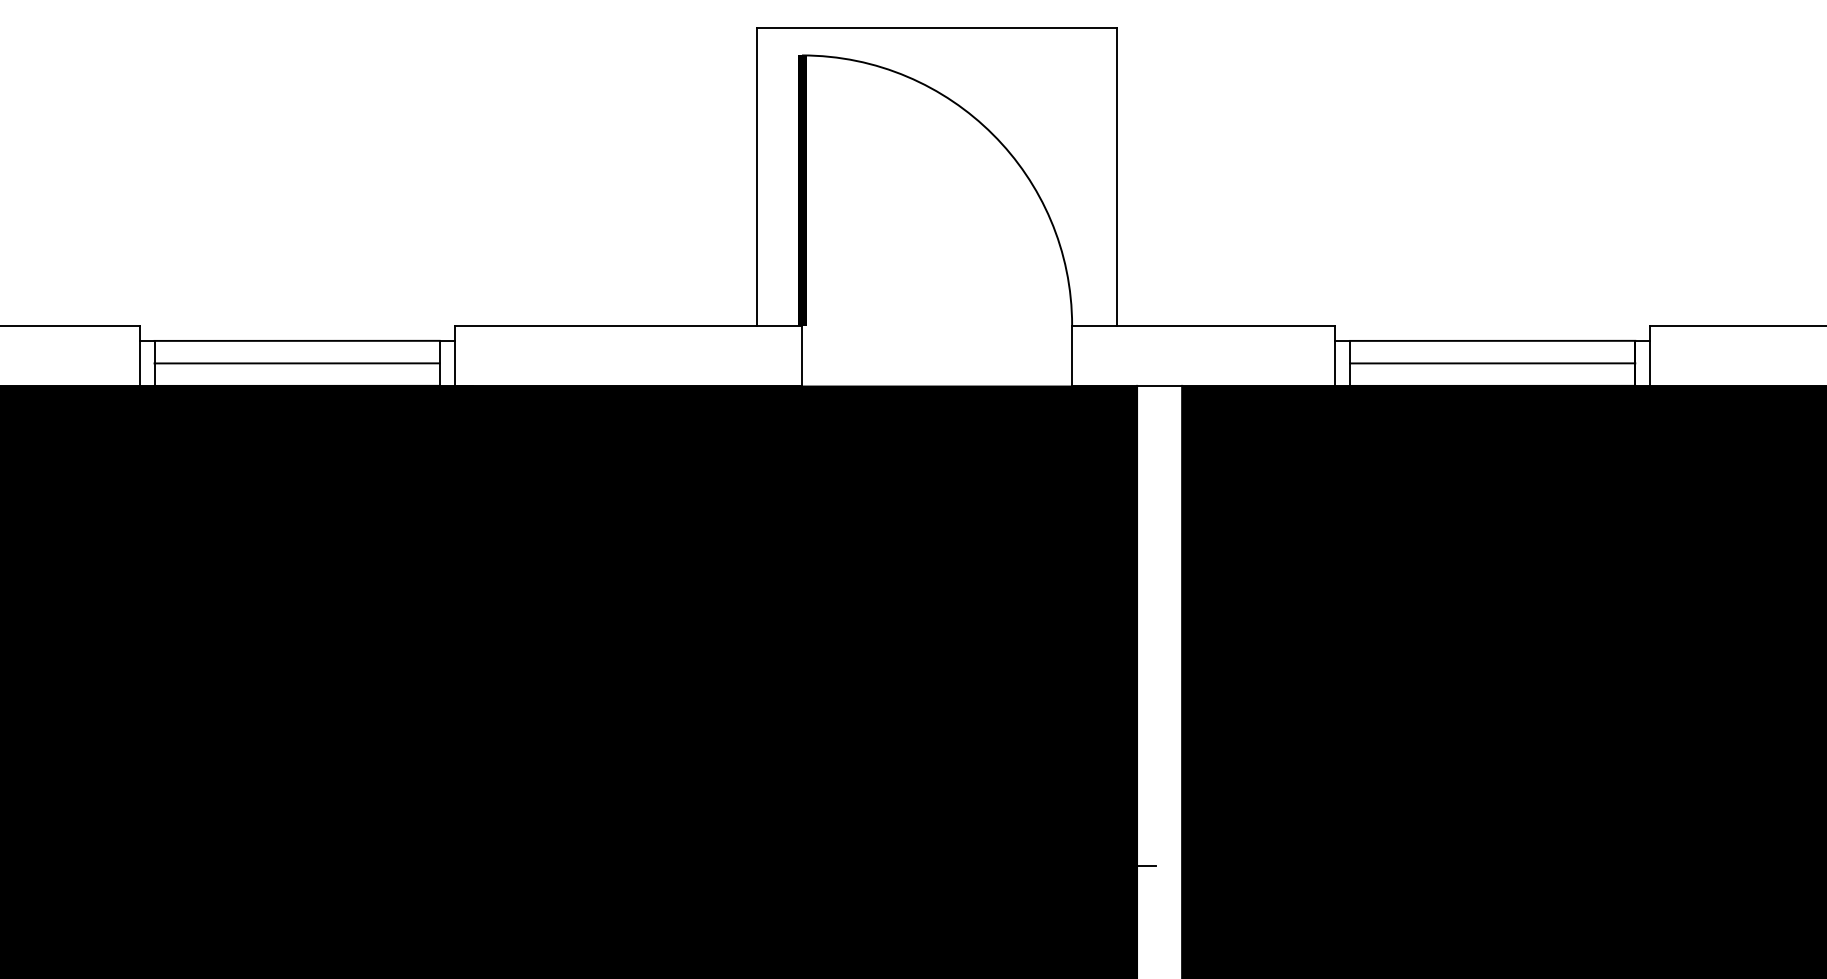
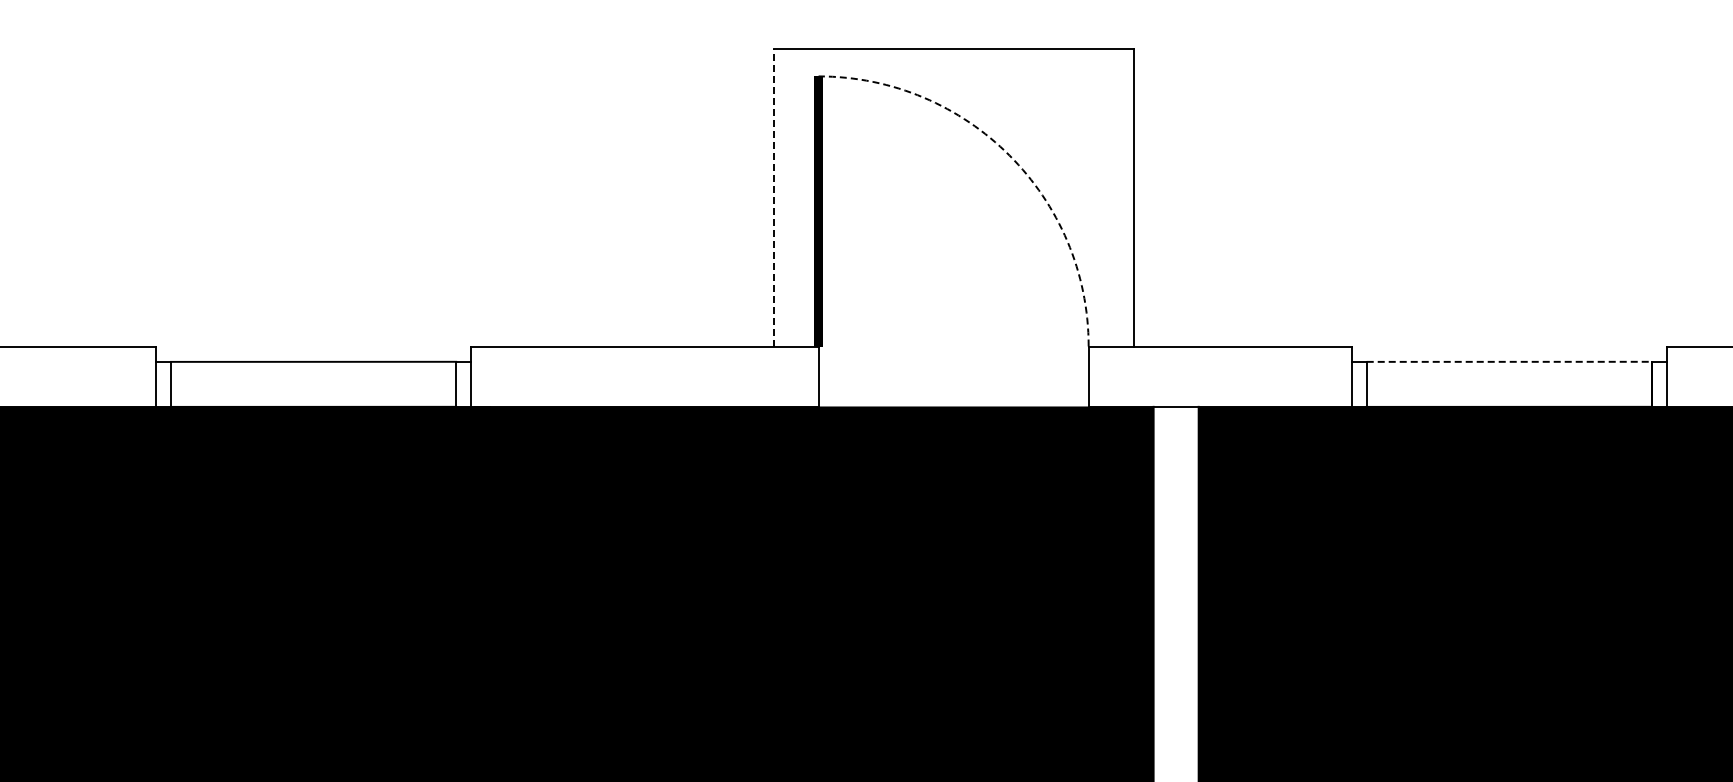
arc: (993, 134) -> (1010, 155), solid -> dashed
line: (757, 176) -> (774, 197), solid -> dashed
line: (1492, 340) -> (1509, 361), solid -> dashed
line: (296, 363) -> (313, 384), removed
line: (1492, 363) -> (1509, 384), removed

